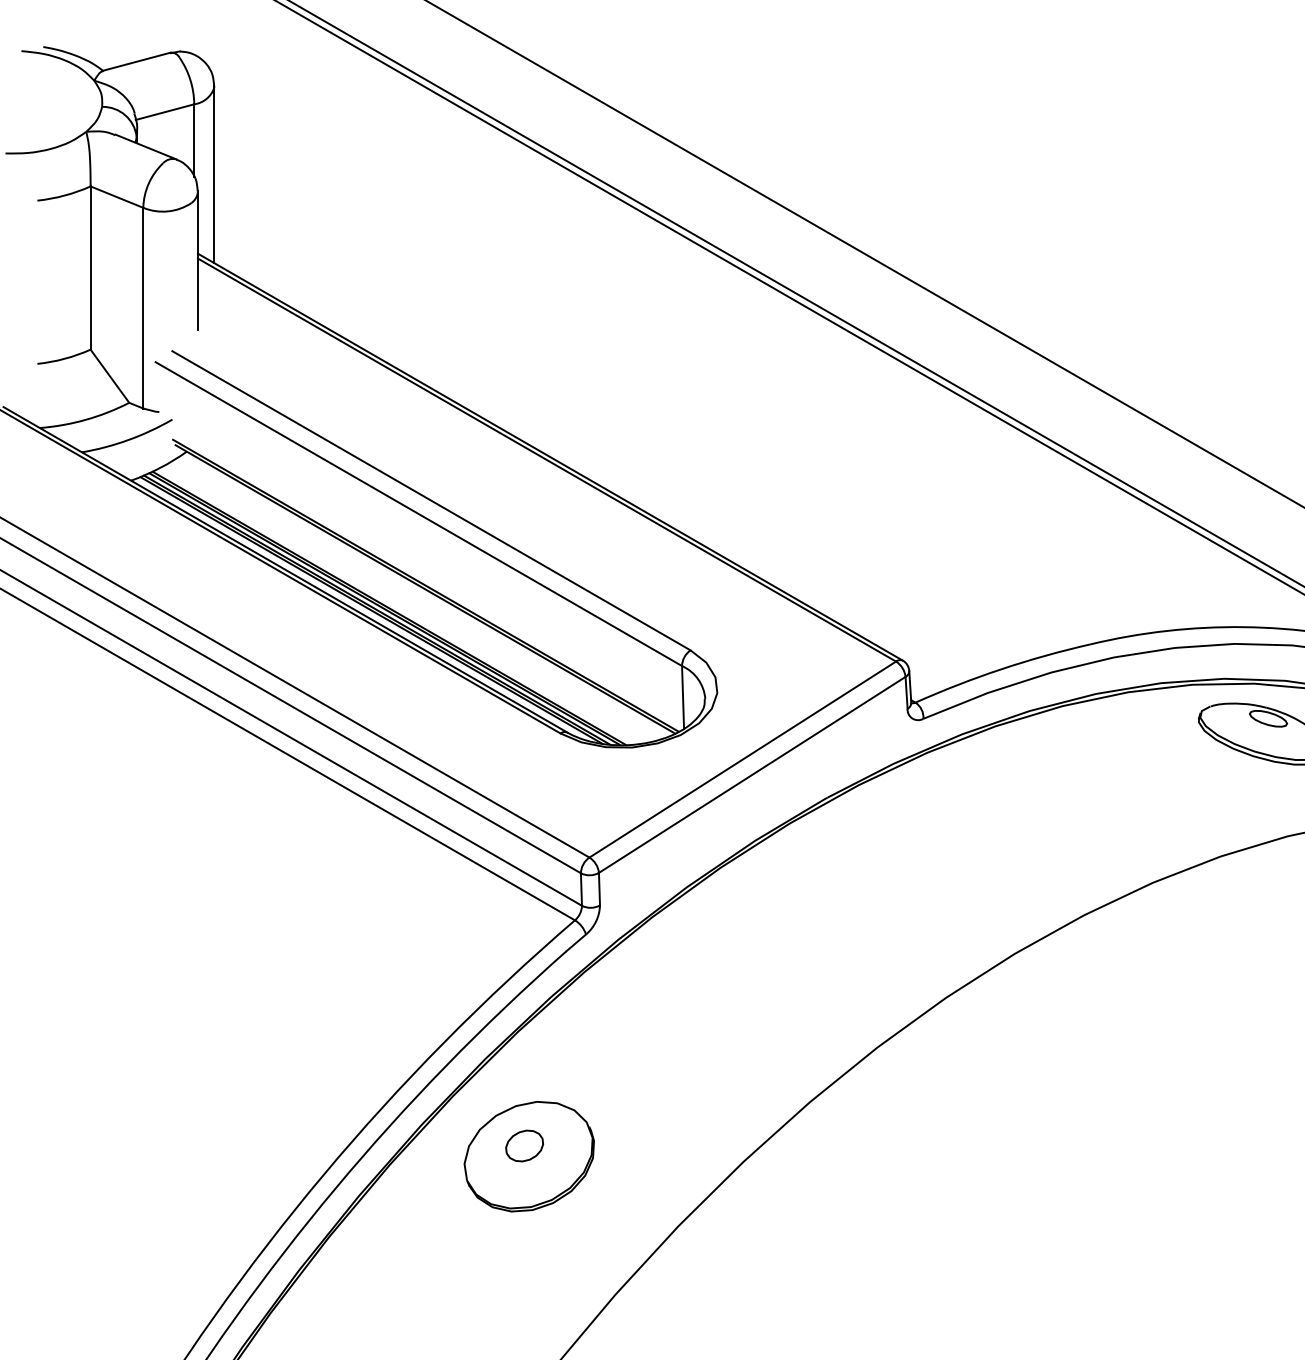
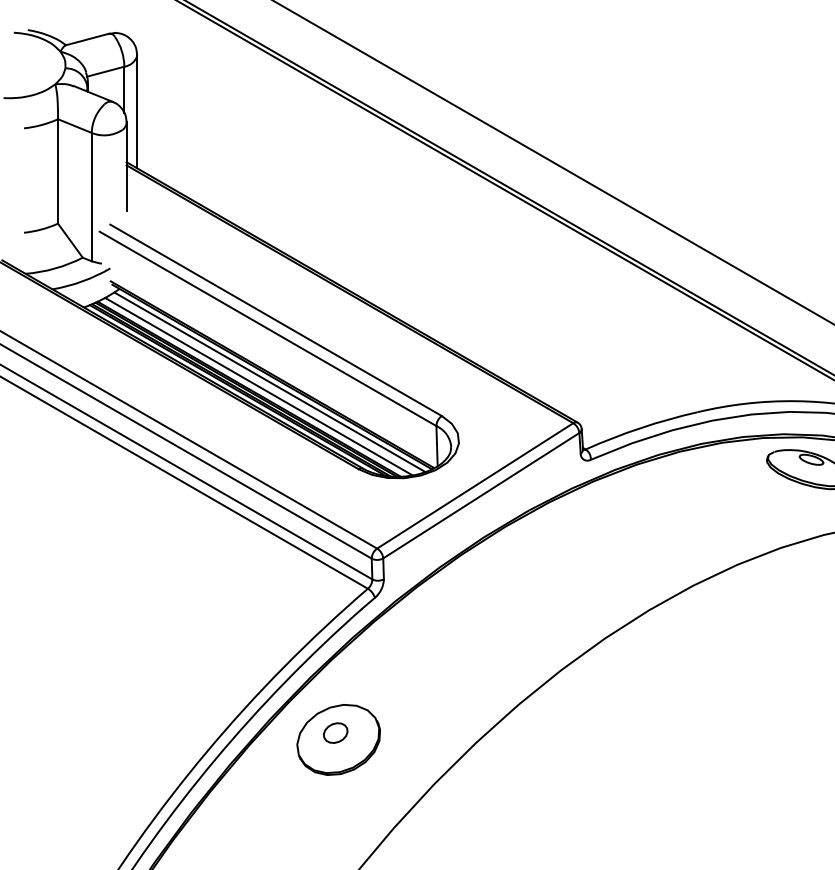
line: (421, 596) -> (269, 381), added
line: (403, 604) -> (258, 386), added

